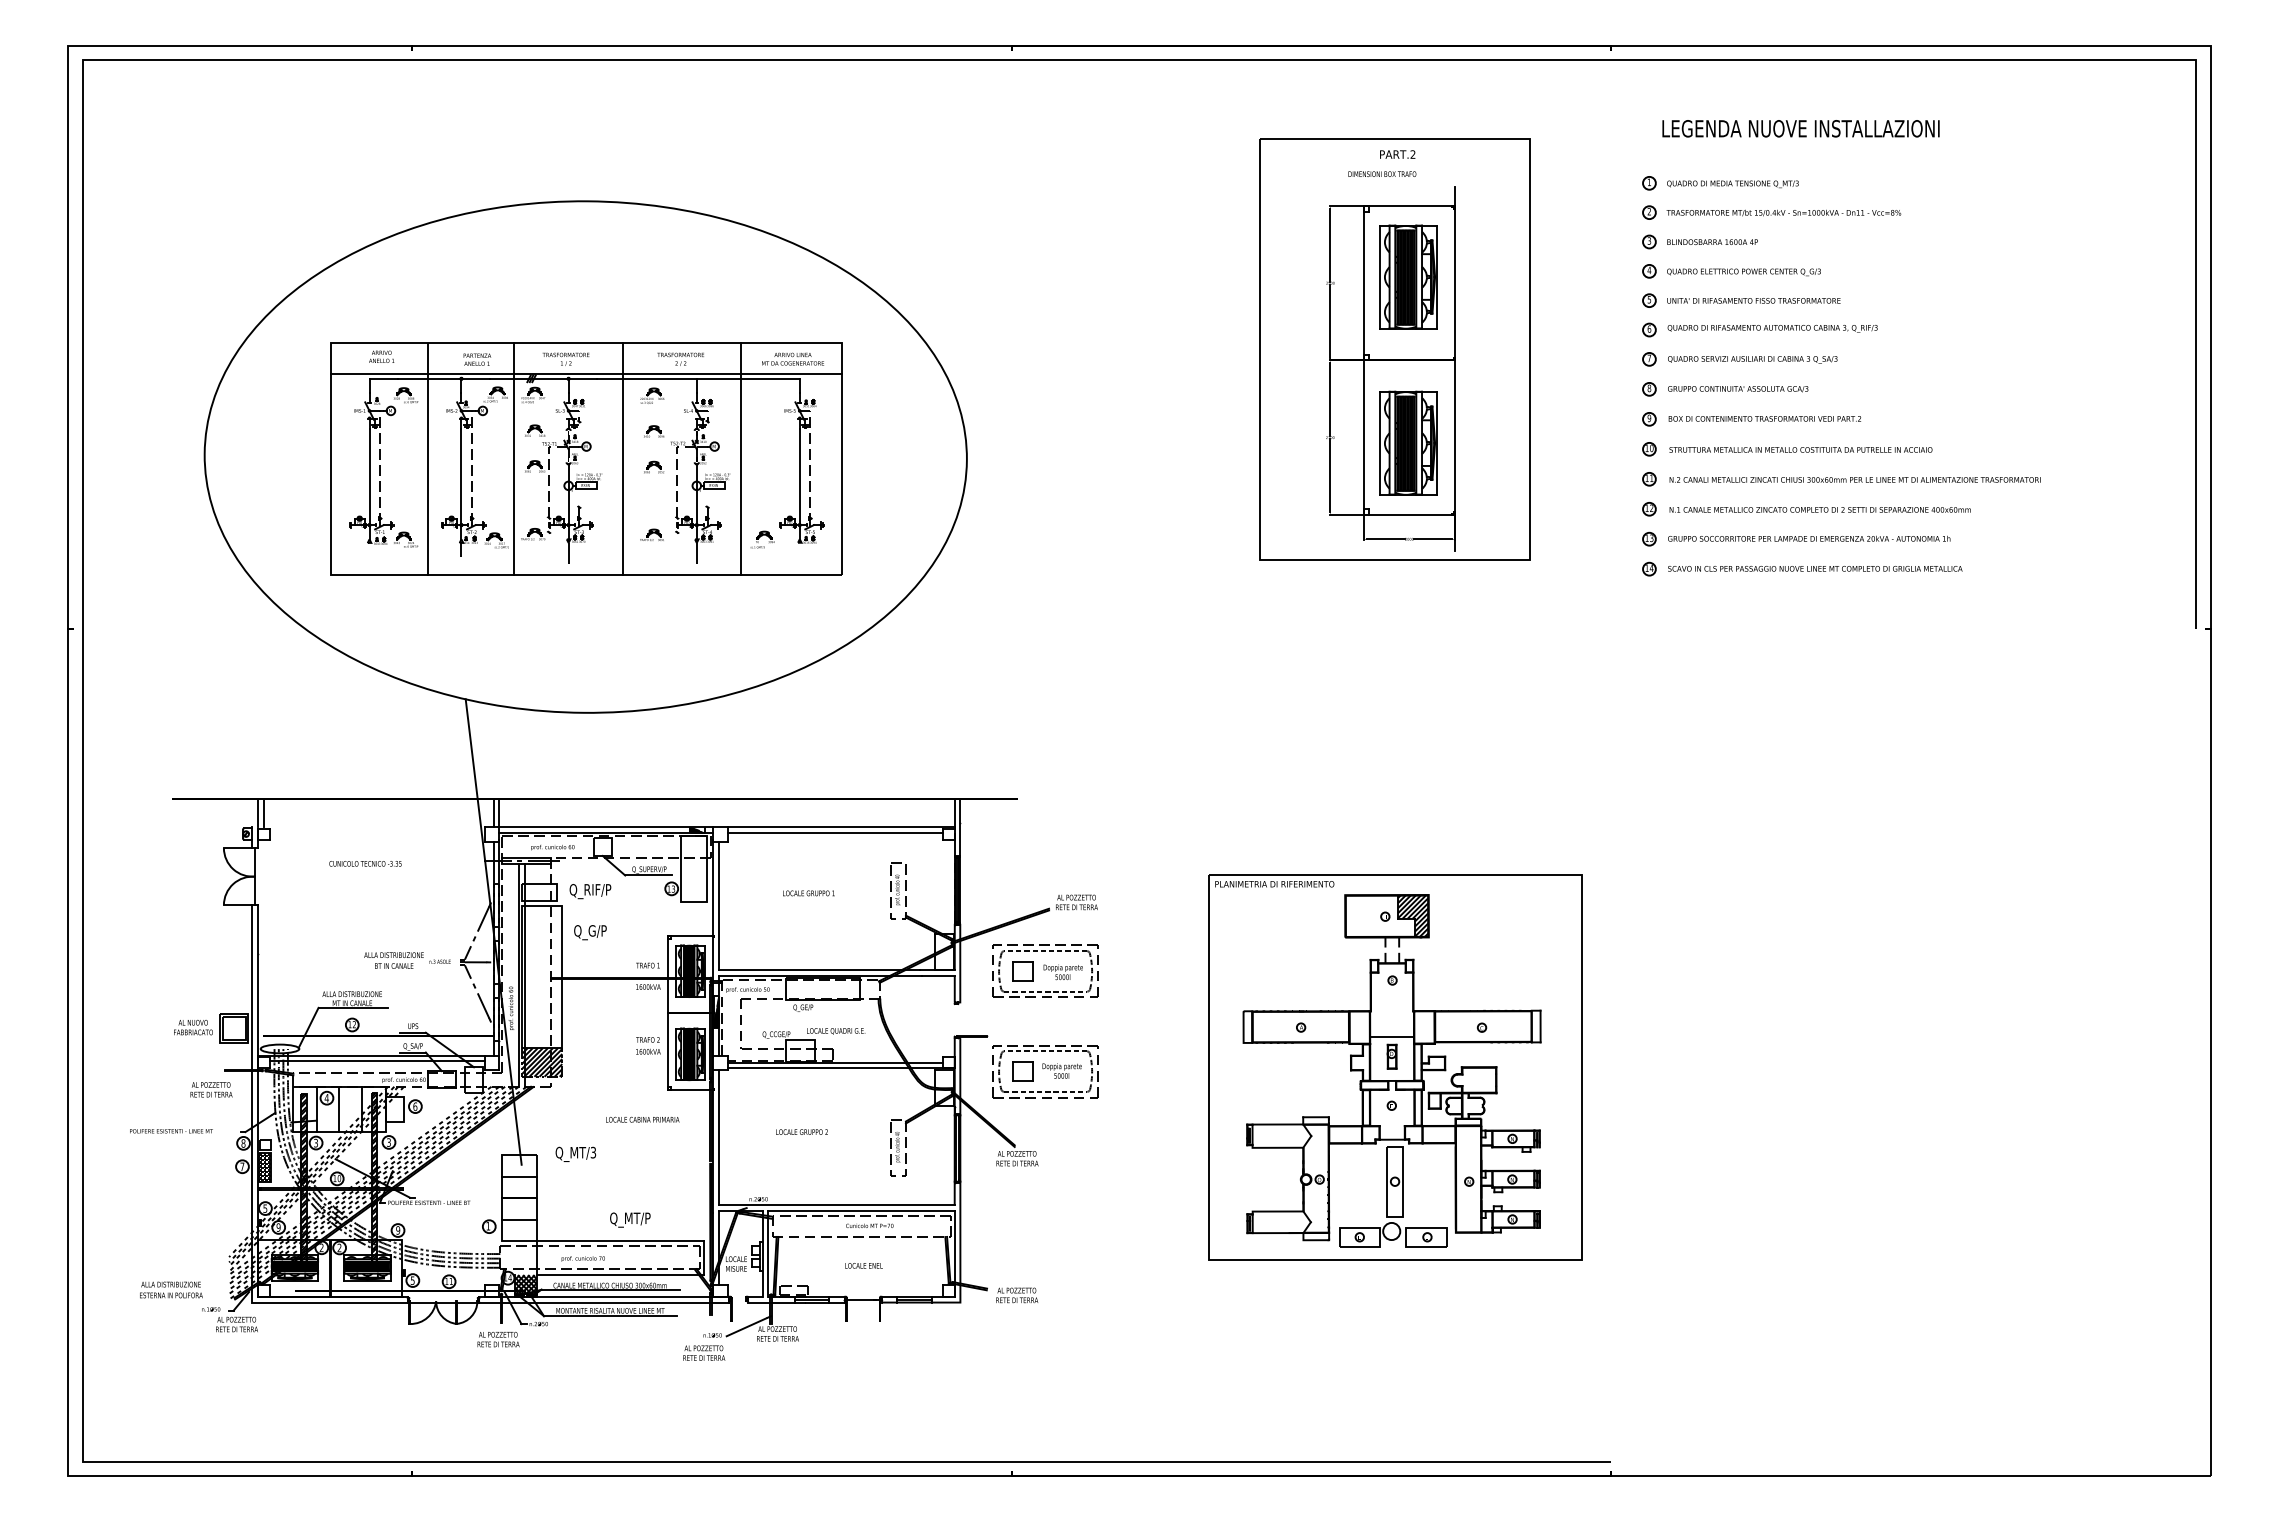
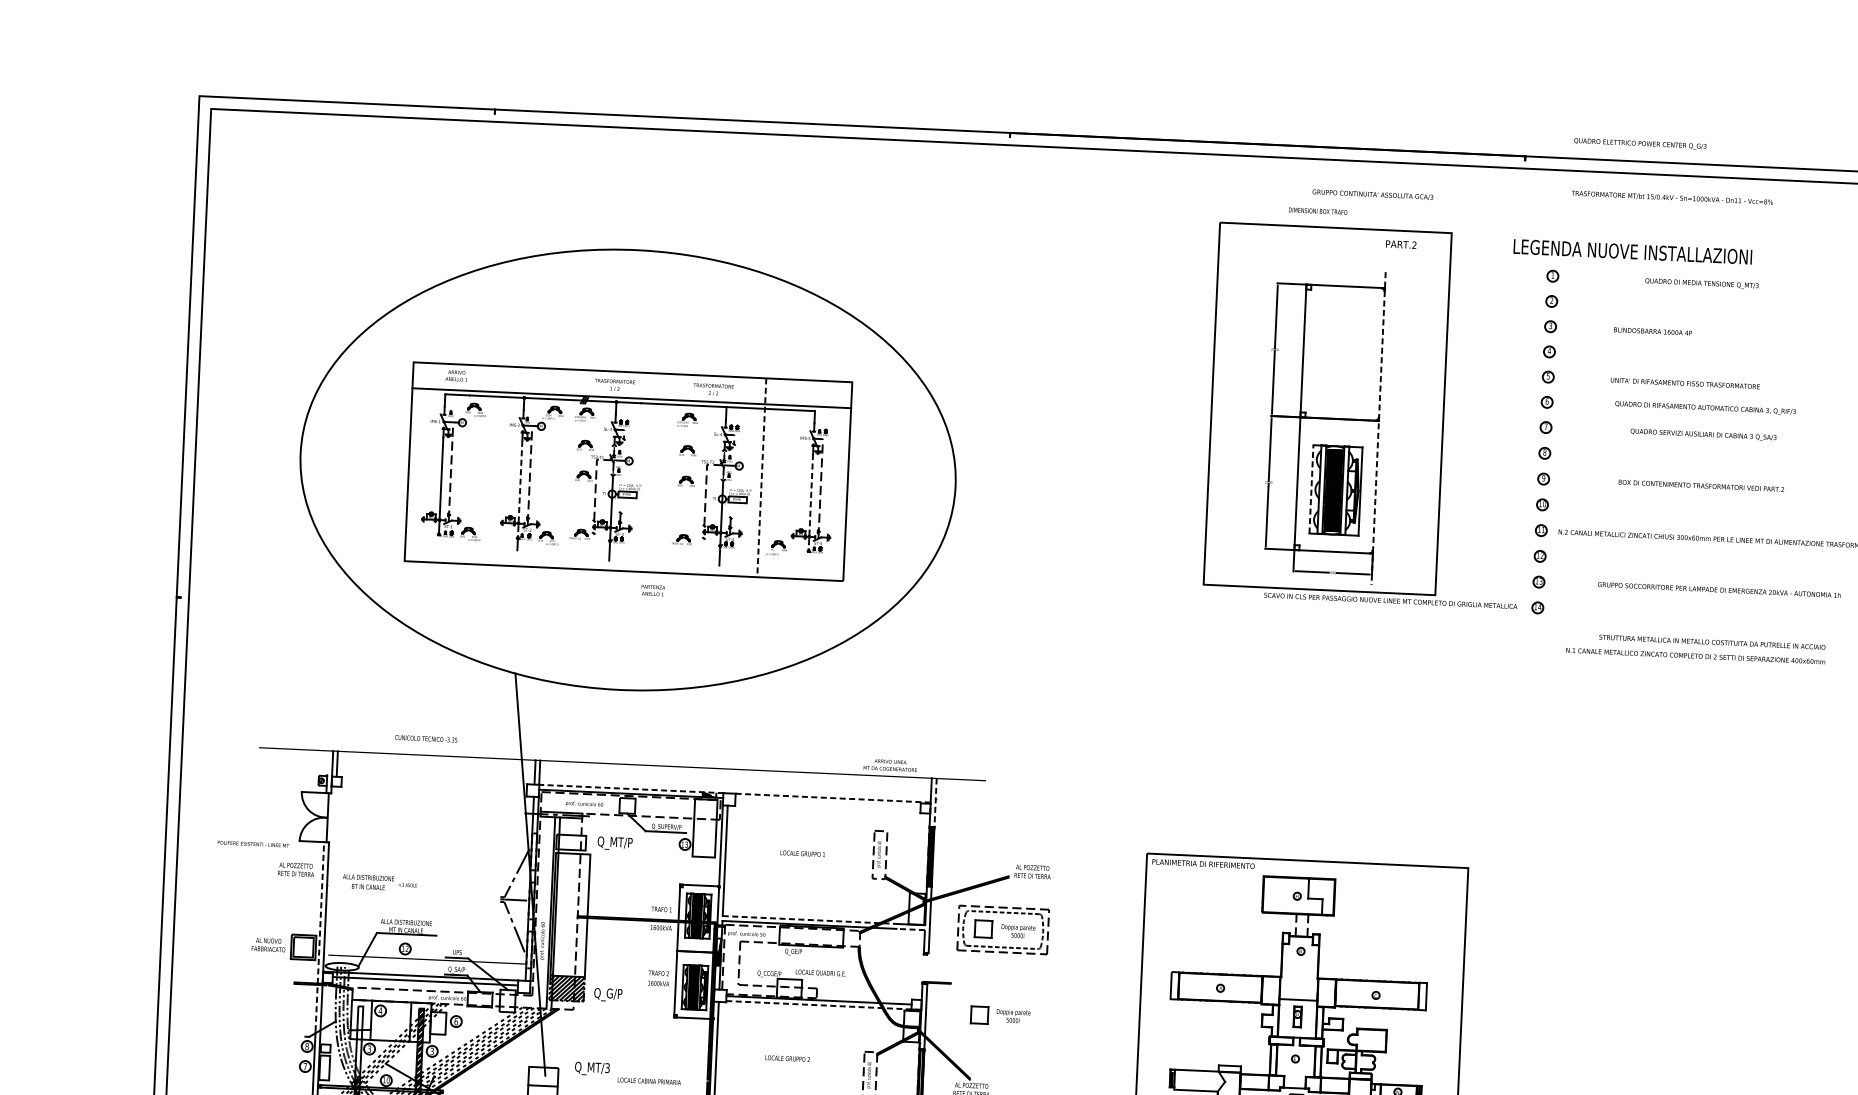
text: (1800, 128) -> (1632, 251), moved
text: (1397, 154) -> (1401, 244), moved
text: (1382, 173) -> (1318, 210), moved
text: (1732, 184) -> (1701, 284), moved
text: (1783, 212) -> (1671, 197), moved
text: (1712, 241) -> (1652, 330), moved
text: (1743, 272) -> (1639, 144), moved
part: (1408, 276) -> (1342, 346), removed
text: (1753, 300) -> (1685, 383), moved
text: (1772, 328) -> (1705, 408), moved
text: (792, 358) -> (890, 764), moved
text: (477, 359) -> (653, 590), moved
text: (1752, 359) -> (1703, 434), moved
line: (1455, 369) -> (1378, 428), solid -> dashed
text: (1738, 389) -> (1373, 195), moved
text: (1764, 418) -> (1701, 485), moved
line: (1380, 442) -> (1311, 488), solid -> dashed
text: (1800, 449) -> (1712, 641), moved
line: (514, 458) -> (566, 468), removed
line: (623, 458) -> (660, 472), removed
line: (428, 459) -> (492, 465), removed
line: (741, 459) -> (761, 478), solid -> dashed
line: (461, 484) -> (520, 488), solid -> dashed
line: (799, 484) -> (810, 501), solid -> dashed
text: (1819, 509) -> (1695, 655), moved
text: (1809, 538) -> (1719, 589), moved
text: (1815, 568) -> (1390, 600), moved
line: (605, 827) -> (630, 789), solid -> dashed
line: (841, 827) -> (833, 798), solid -> dashed
line: (960, 827) -> (935, 803), solid -> dashed
line: (835, 832) -> (828, 802), removed
text: (365, 863) -> (426, 738), moved
text: (590, 891) -> (615, 843), Q_RIF/P -> Q_MT/P
hatch: (1413, 915) -> (1321, 896), removed
text: (590, 932) -> (608, 994), moved
text: (407, 960) -> (380, 882), moved
line: (820, 969) -> (809, 919), solid -> dashed
line: (938, 975) -> (910, 929), solid -> dashed
line: (252, 1015) -> (319, 936), solid -> dashed
part: (1045, 1051) -> (999, 998), removed
line: (840, 1068) -> (823, 1005), solid -> dashed
text: (211, 1089) -> (296, 869), moved
line: (339, 1109) -> (390, 1021), removed
text: (642, 1119) -> (649, 1081), moved
text: (171, 1131) -> (253, 844), moved
hatch: (303, 1136) -> (358, 1042), removed
hatch: (264, 1167) -> (324, 1068), removed

